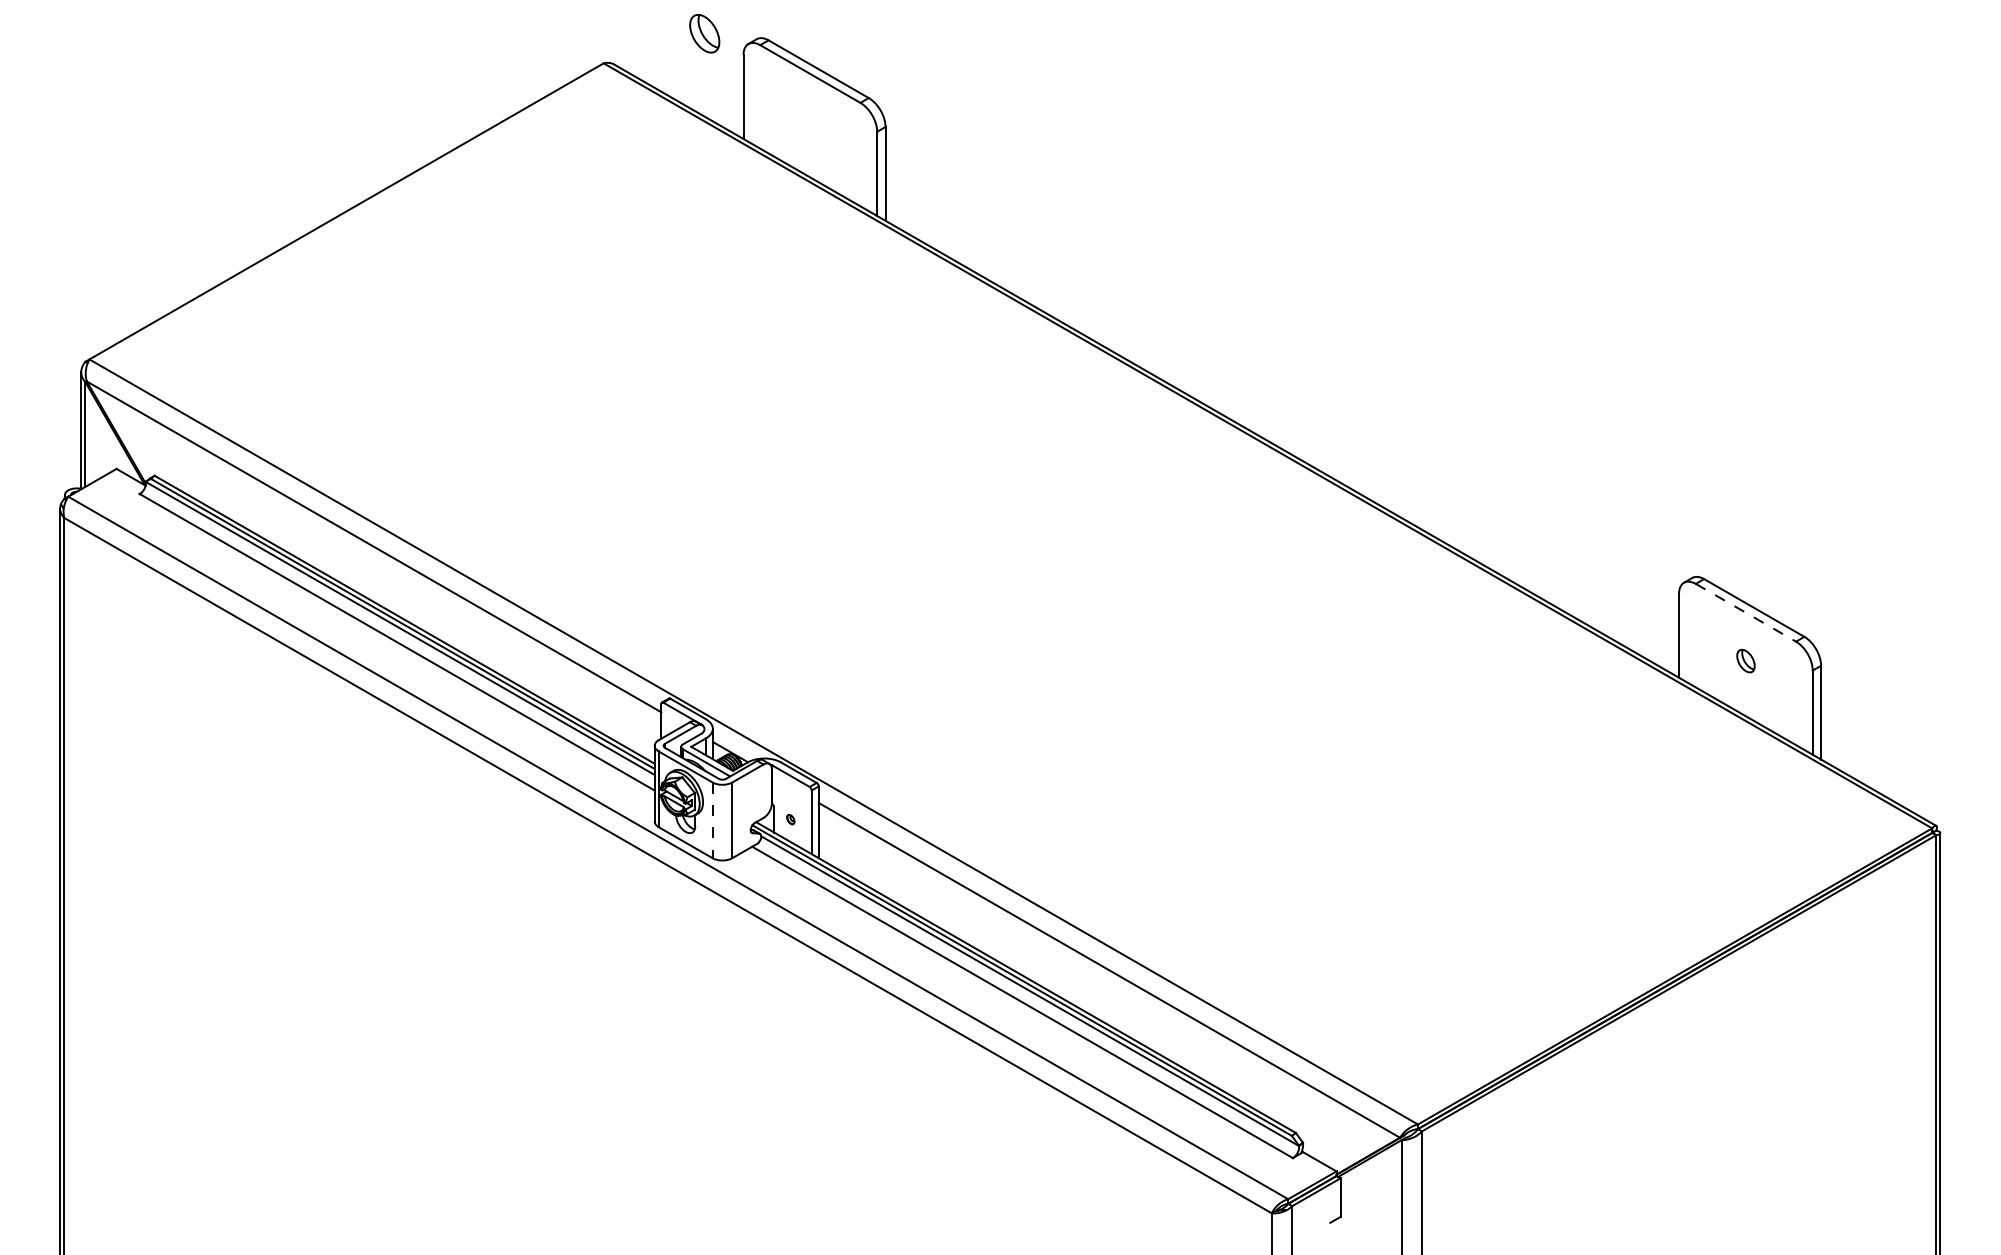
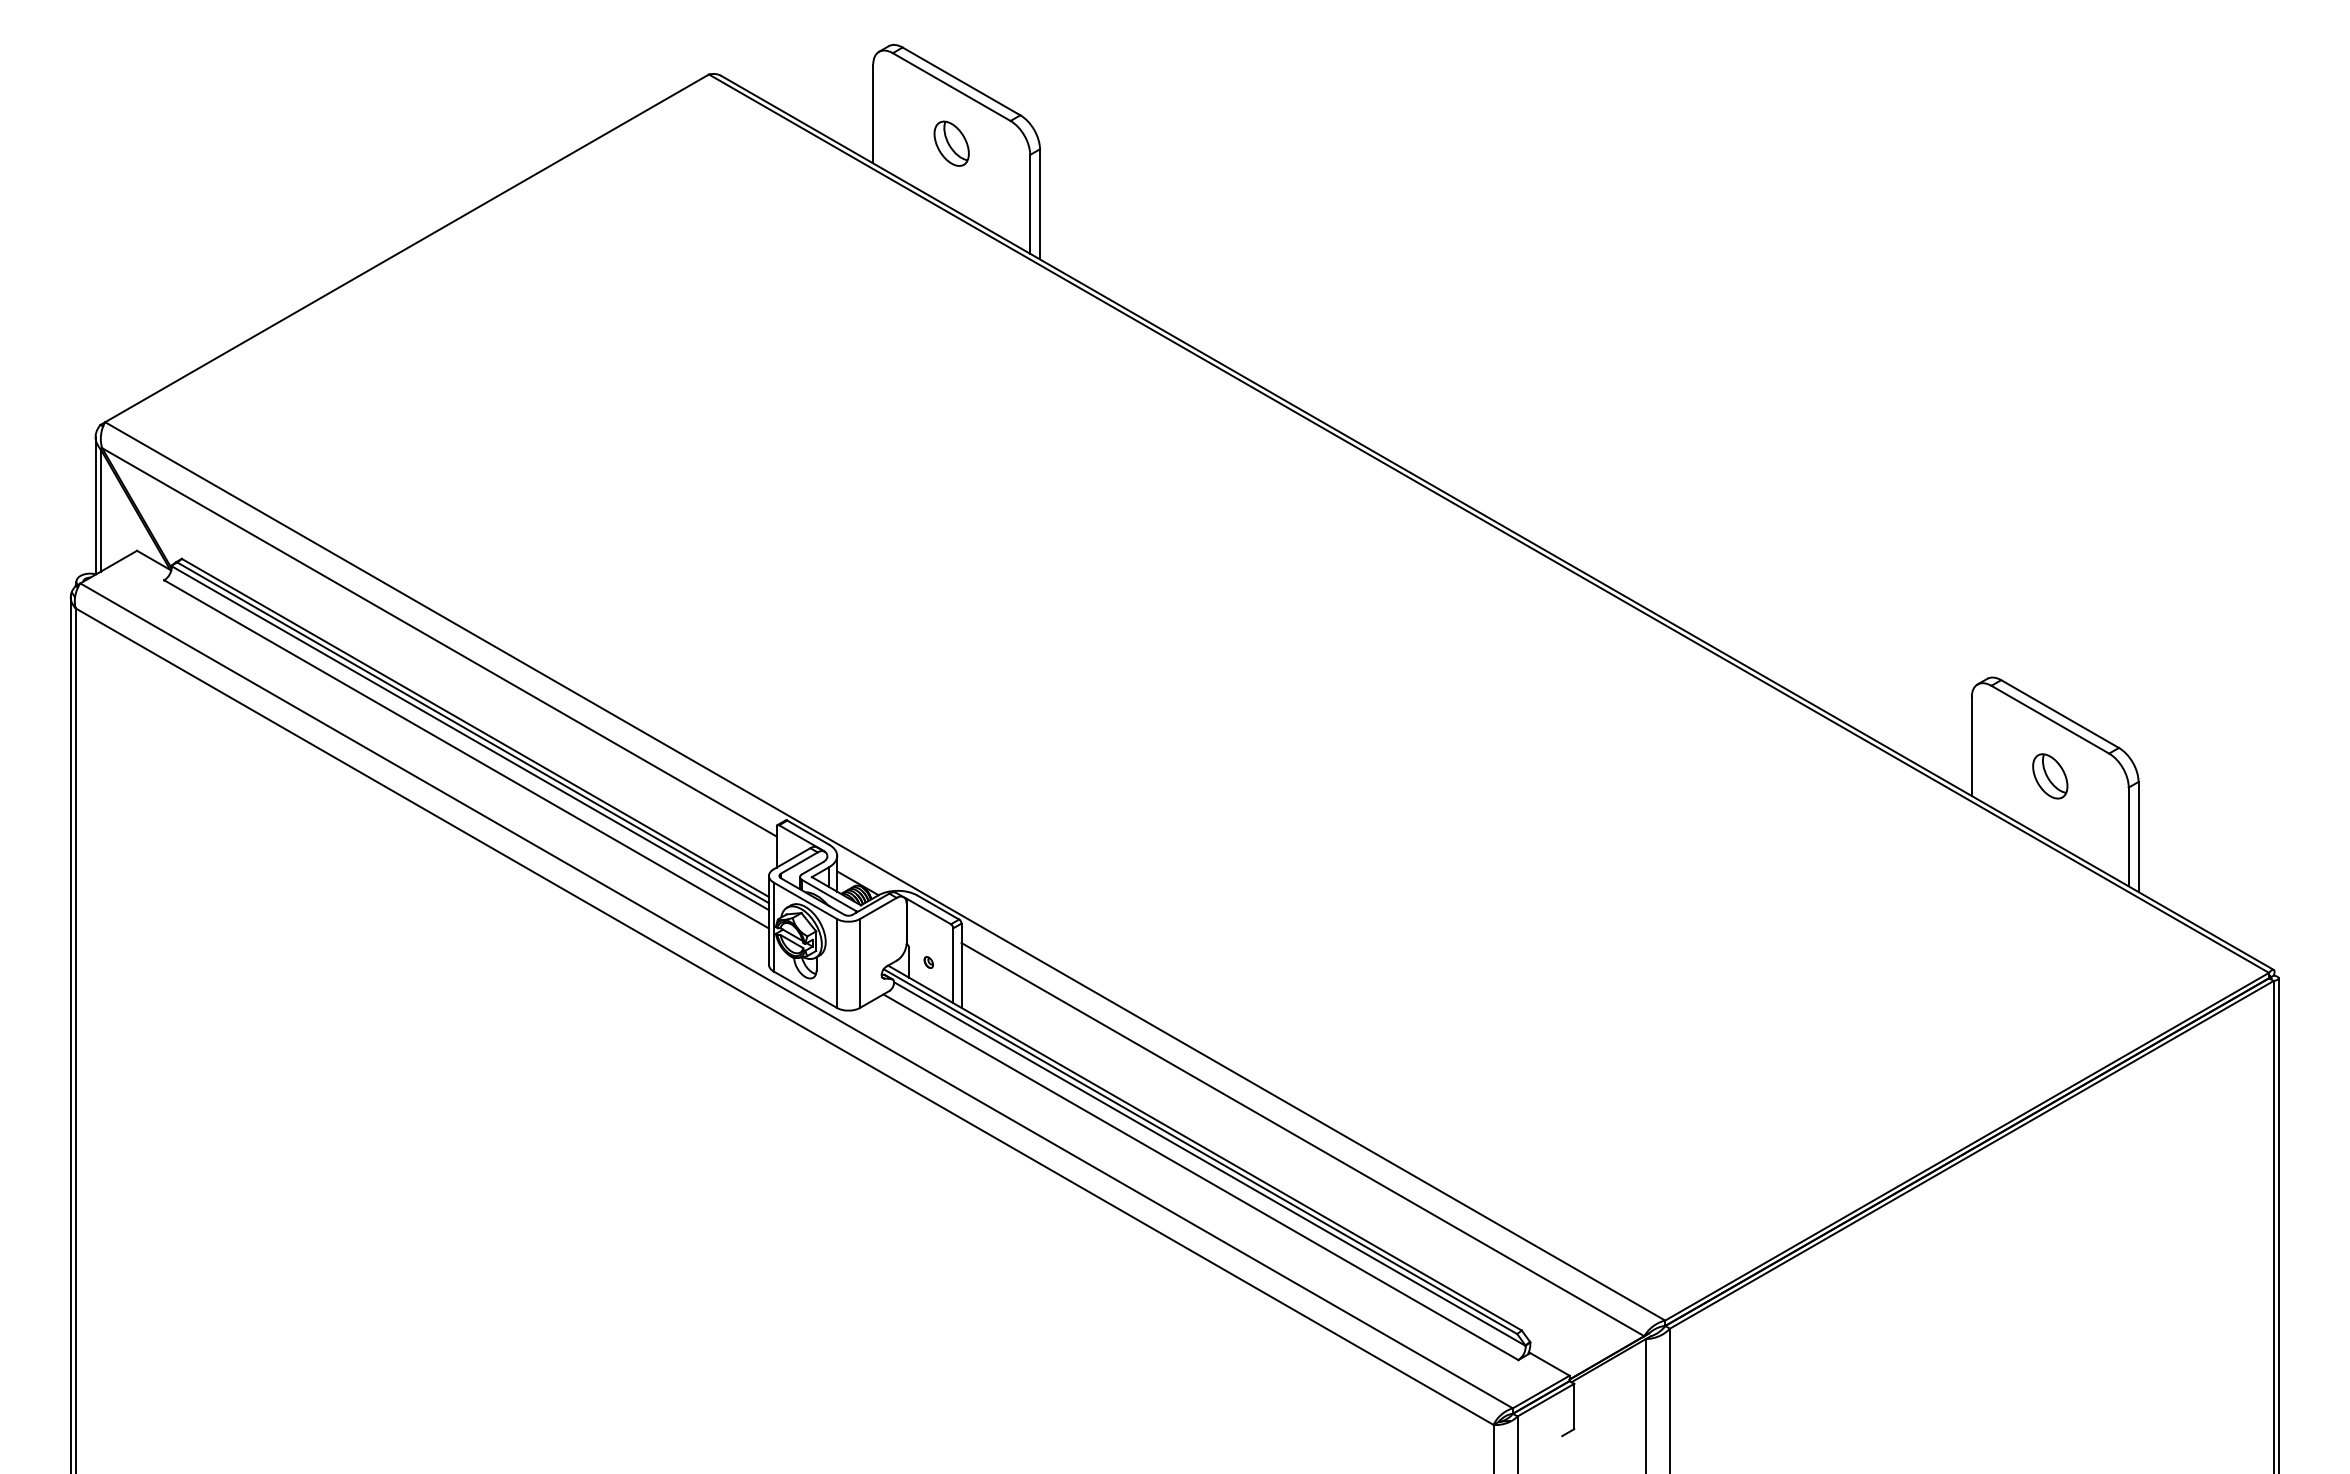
part: (704, 33) -> (951, 143), moved
line: (1746, 612) -> (2050, 719), dashed -> solid
part: (1746, 661) -> (2050, 776), size x1.67
line: (712, 820) -> (836, 963), dashed -> solid

